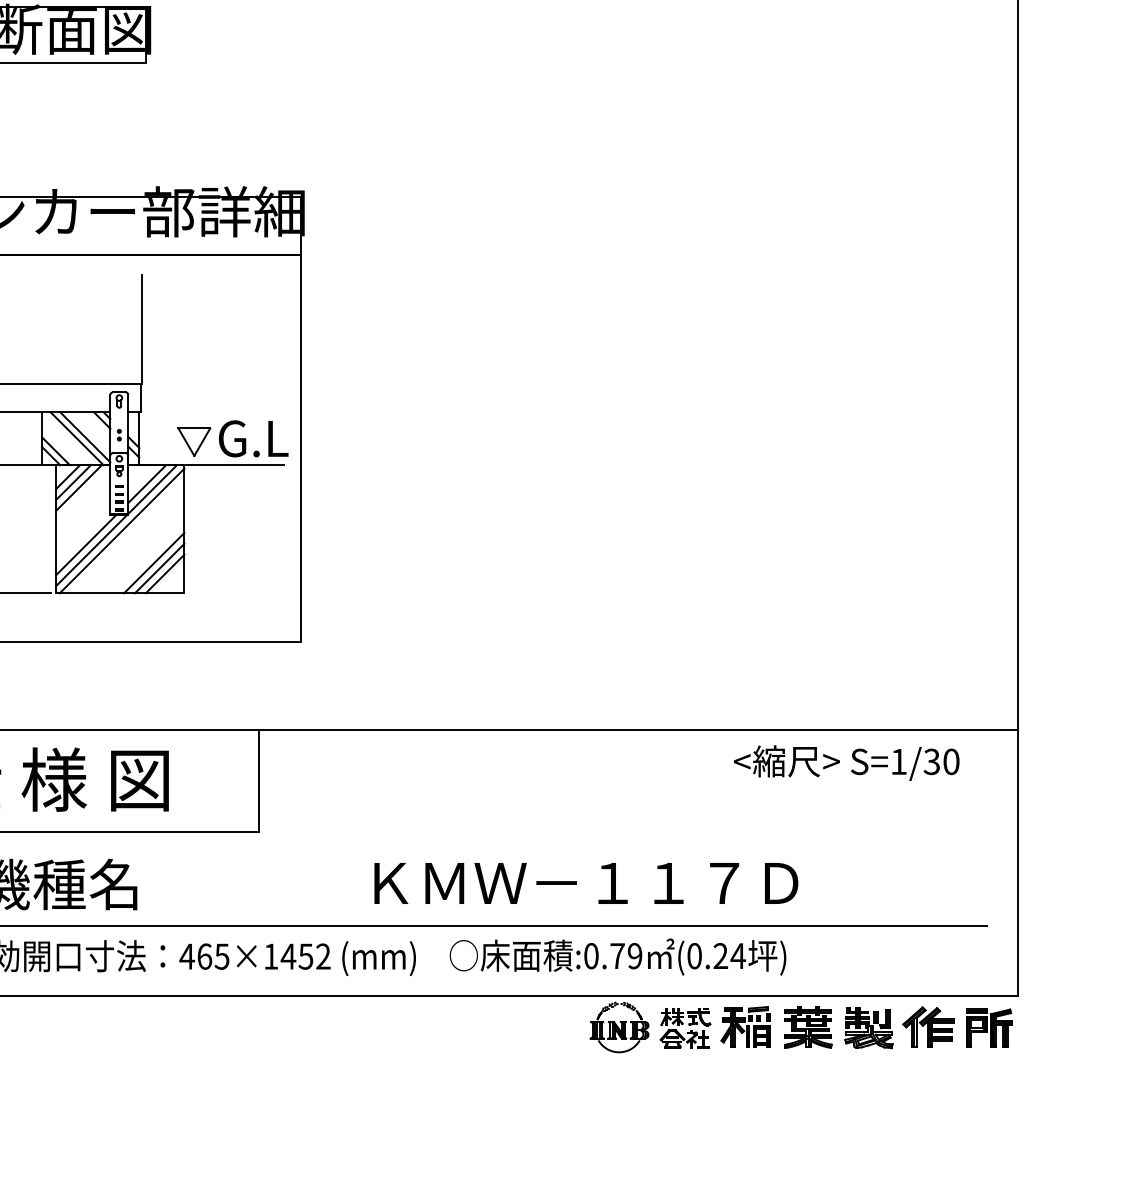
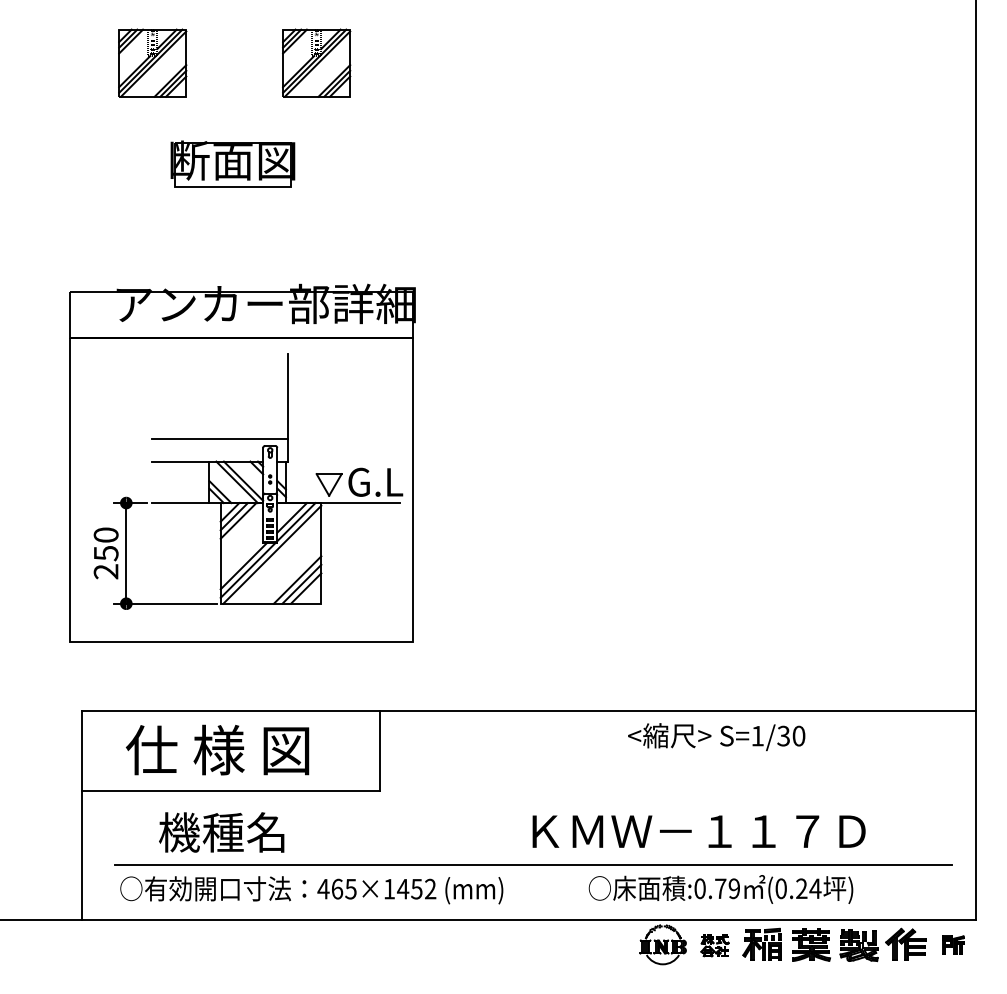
text: (846, 763) -> (716, 737), moved
text: (585, 883) -> (698, 831), moved
text: (617, 957) -> (720, 889), moved
part: (989, 1027) -> (953, 944), size x0.6
part: (684, 1028) -> (714, 945), size x0.7

